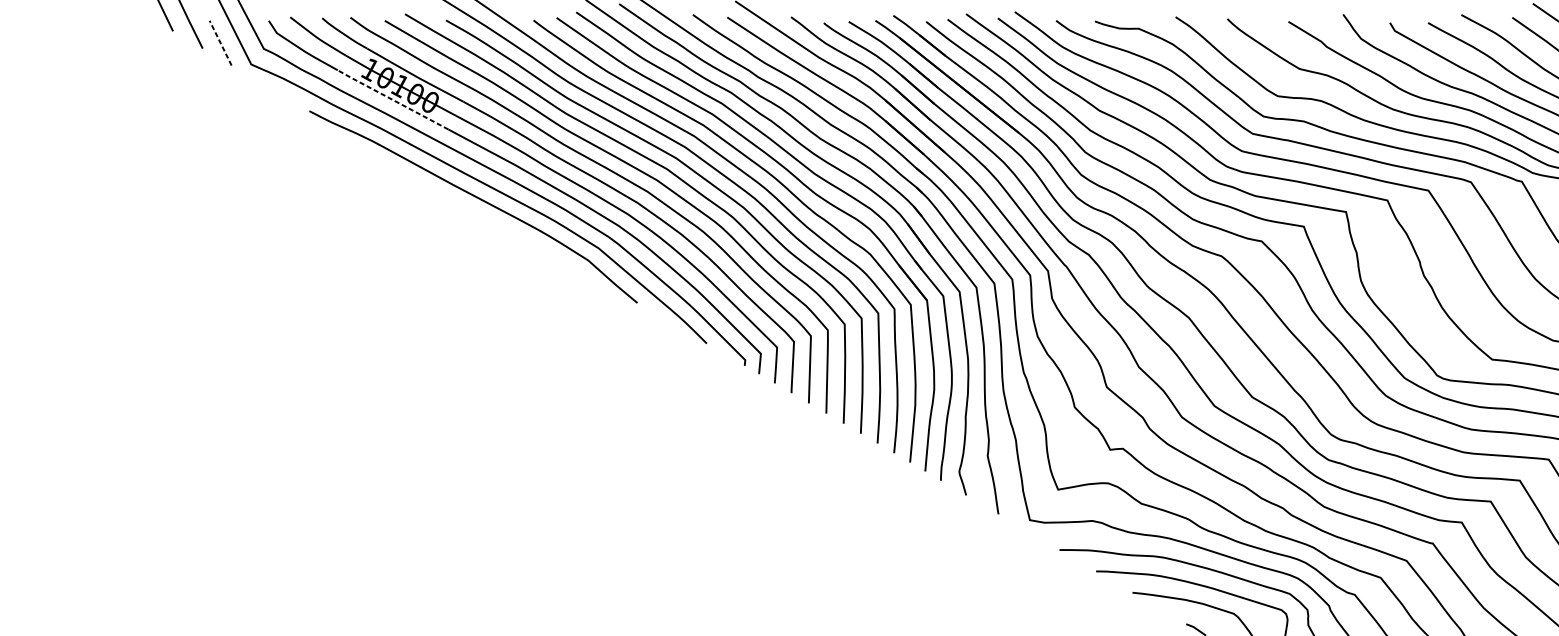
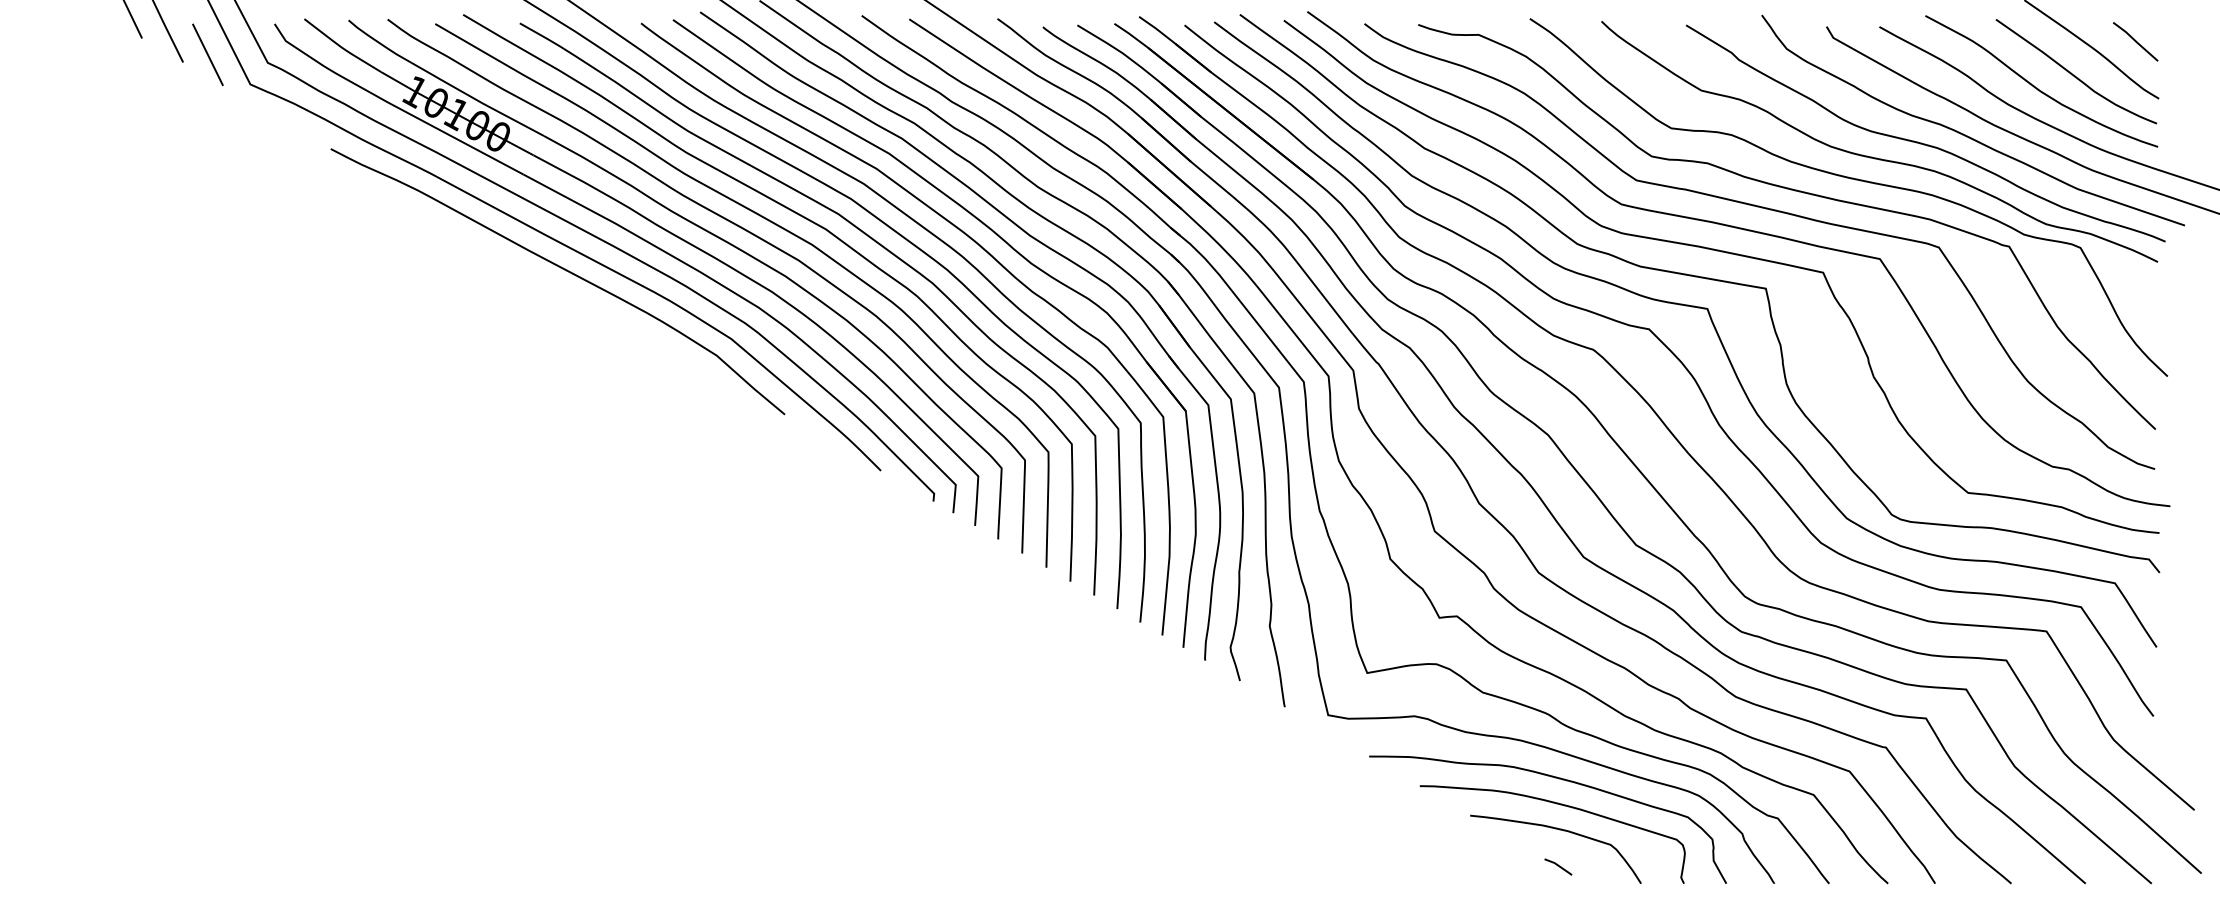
line: (220, 42) -> (207, 54), dashed -> solid
line: (392, 99) -> (446, 133), dashed -> solid

